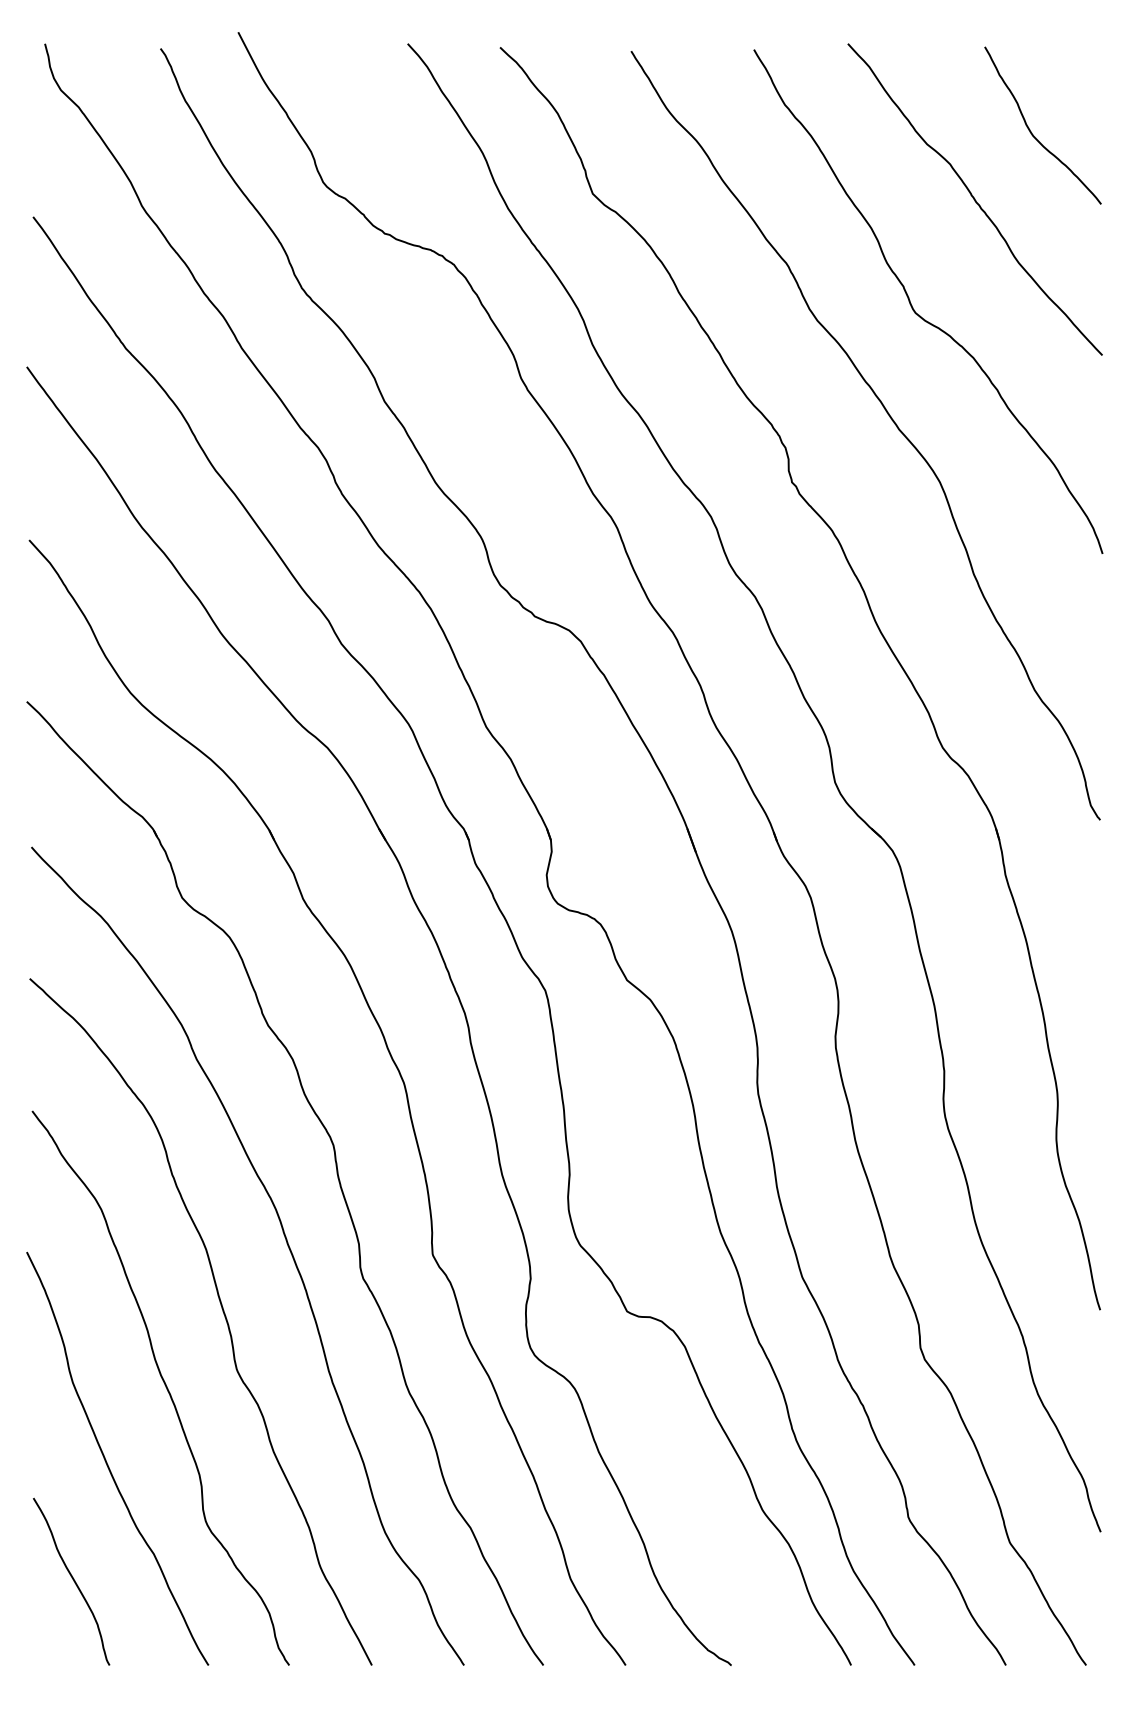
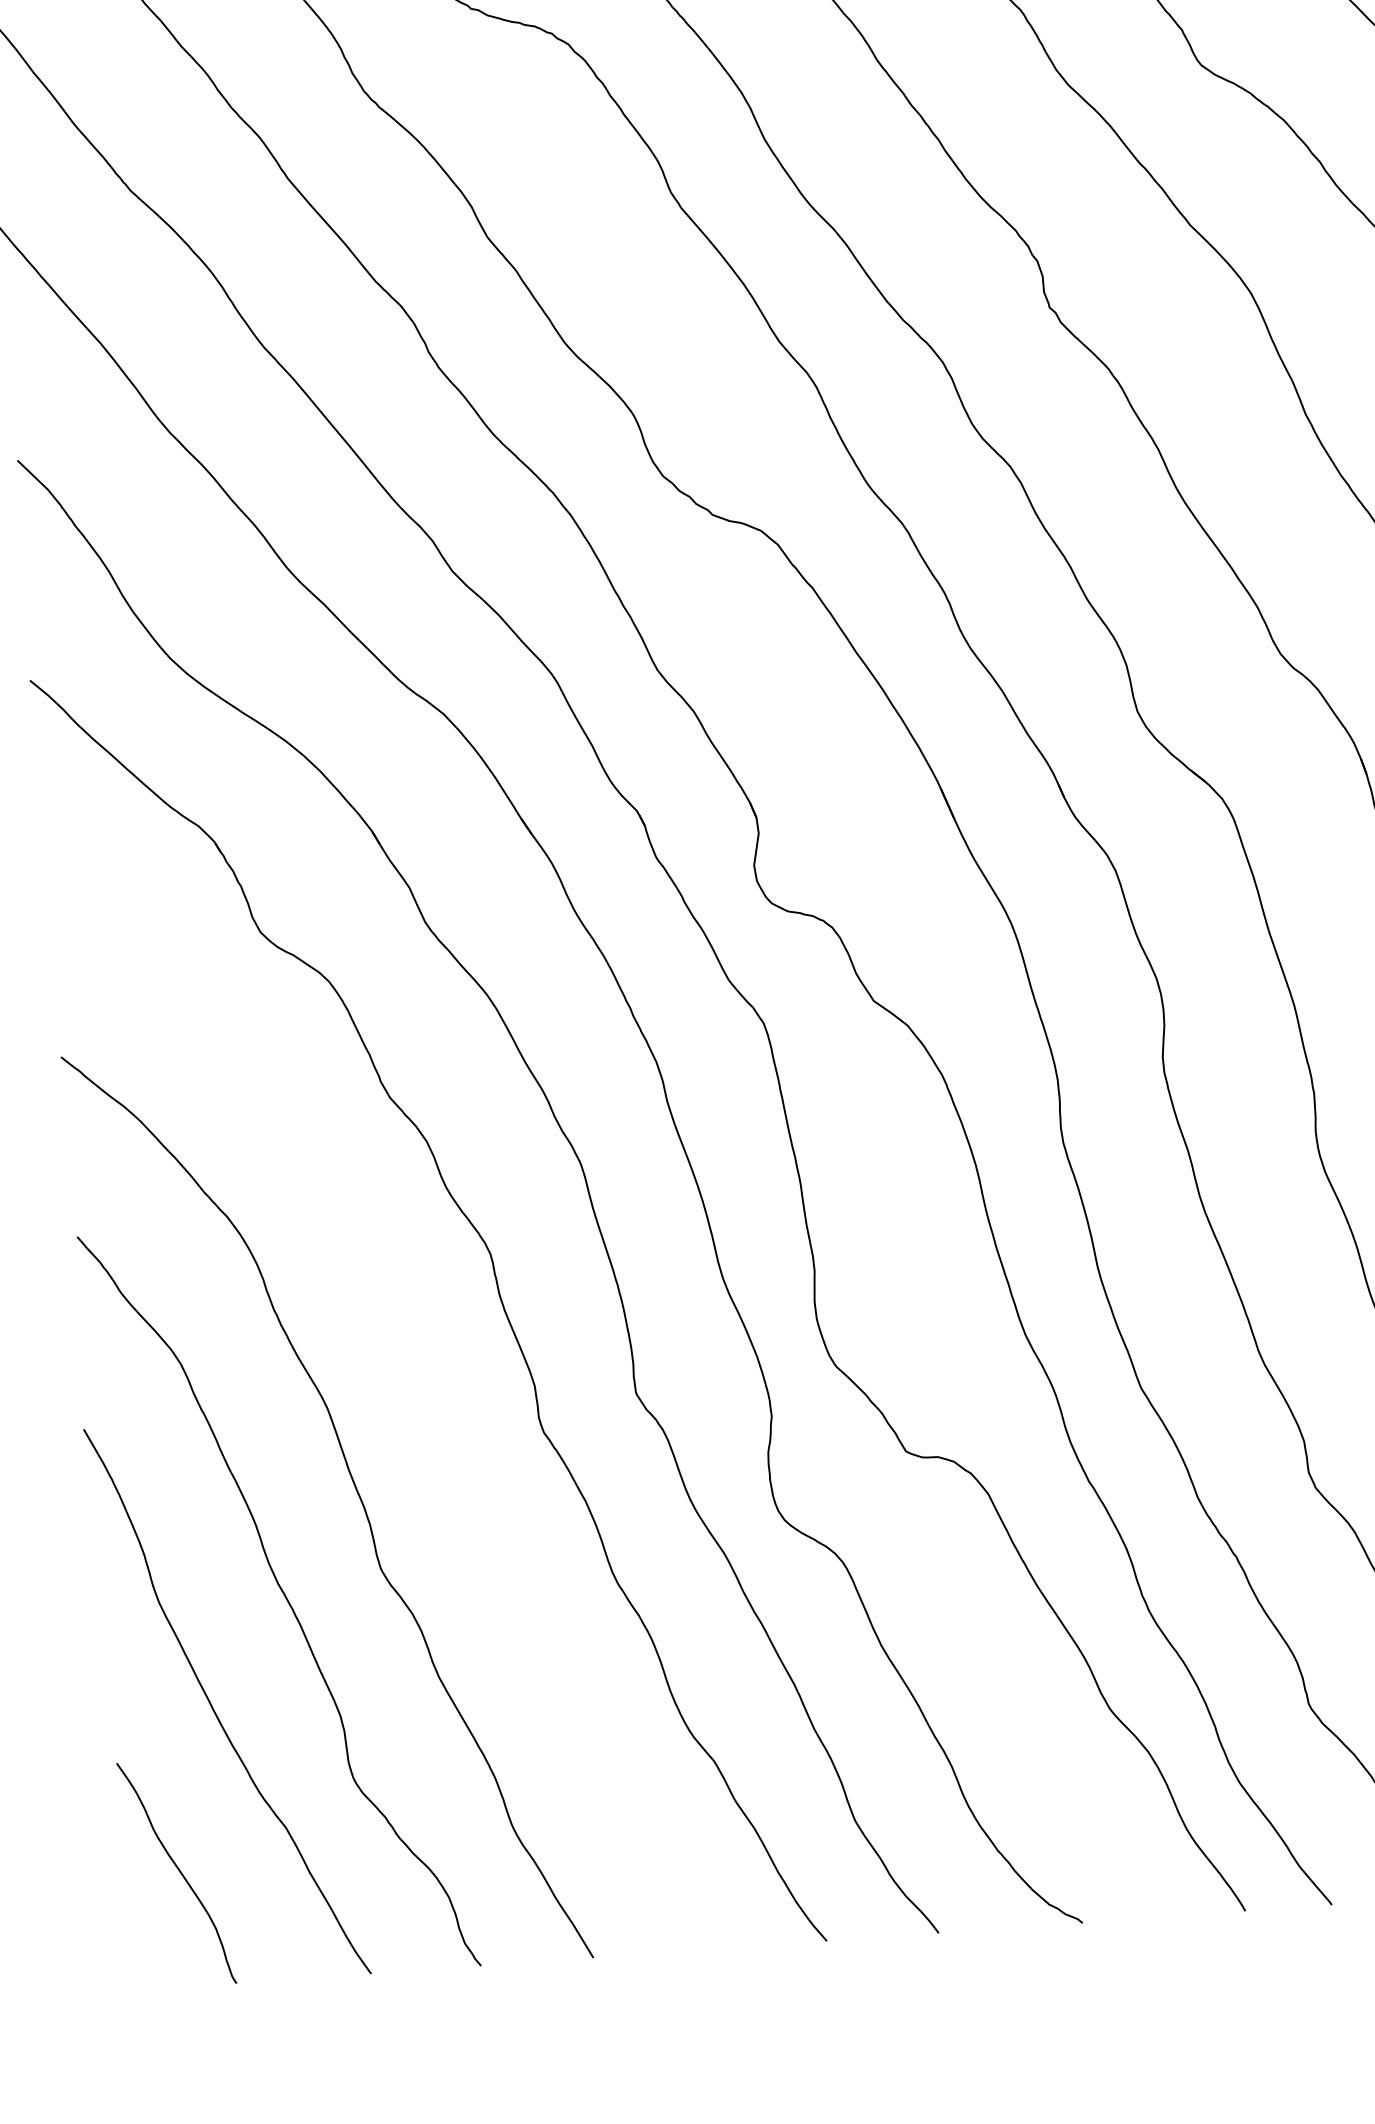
curve: (286, 1243) -> (436, 1392), removed

